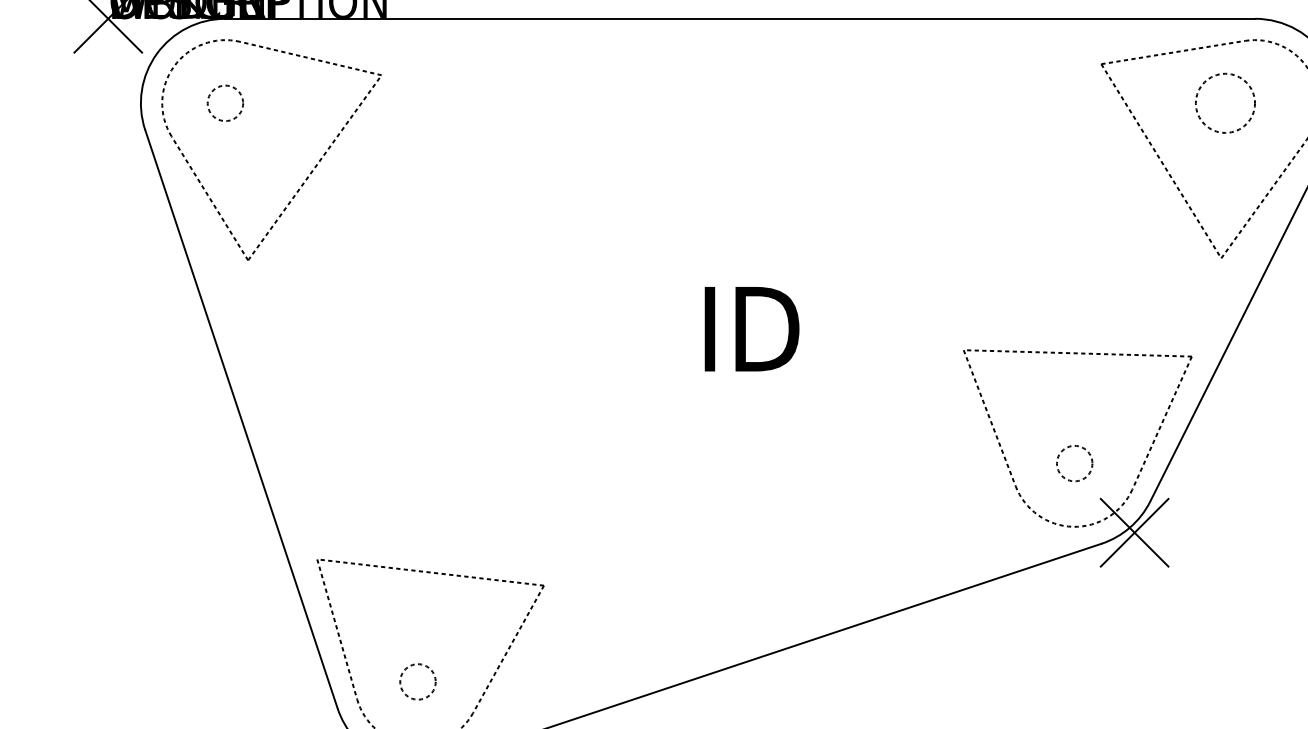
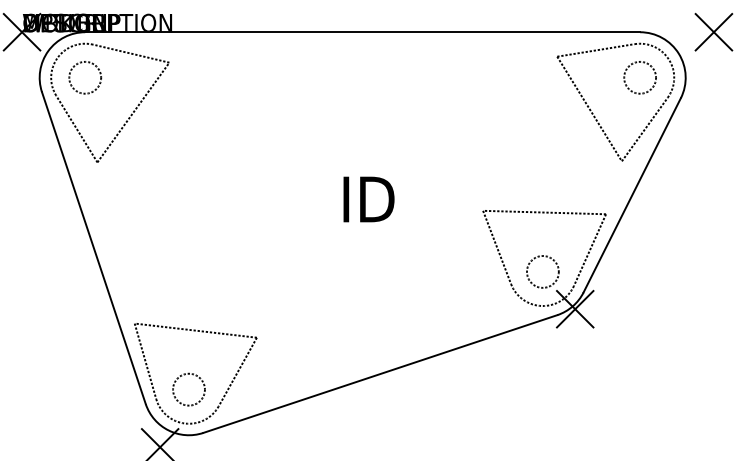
circle: (225, 102) -> (85, 77), size x1.67
circle: (1224, 102) -> (639, 77), moved
circle: (1073, 462) -> (542, 271), size x1.67
circle: (417, 681) -> (188, 389), size x1.67

